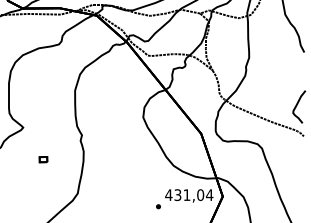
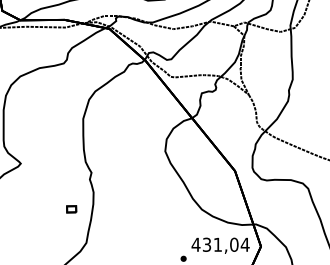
part: (43, 159) -> (71, 209), moved

